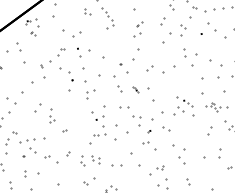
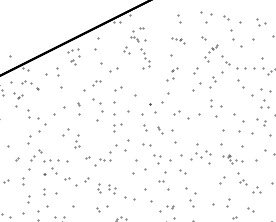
part: (85, 53) -> (118, 88), size x0.62
part: (42, 71) -> (78, 108), moved
part: (96, 134) -> (102, 158), moved

